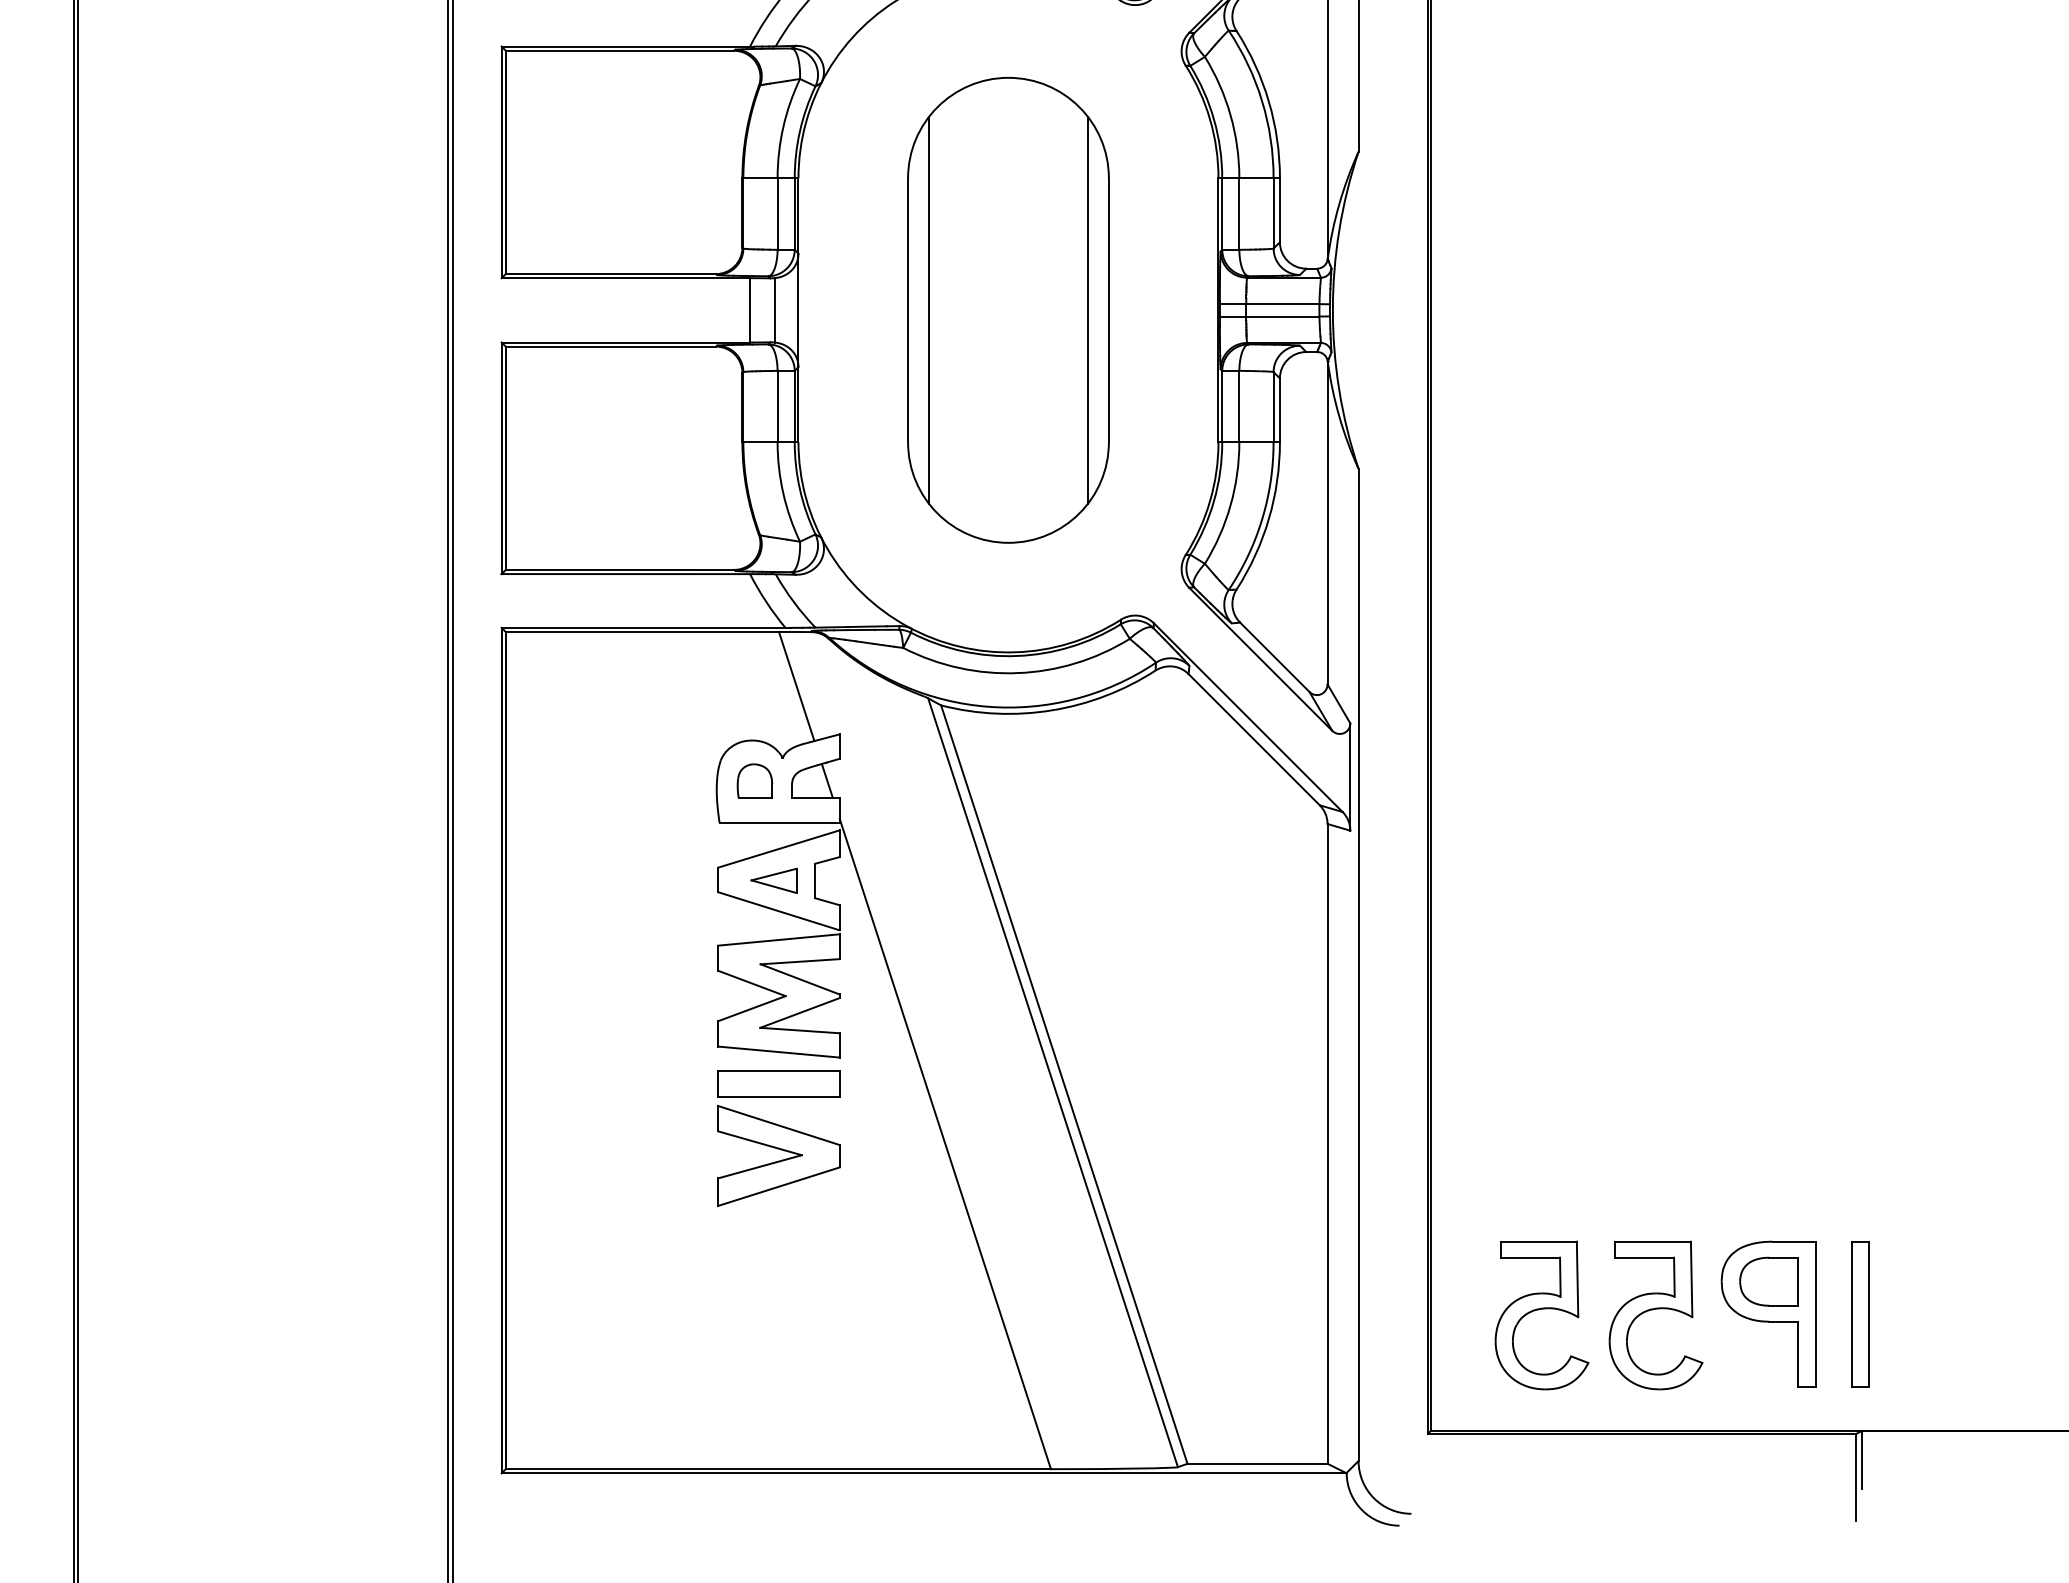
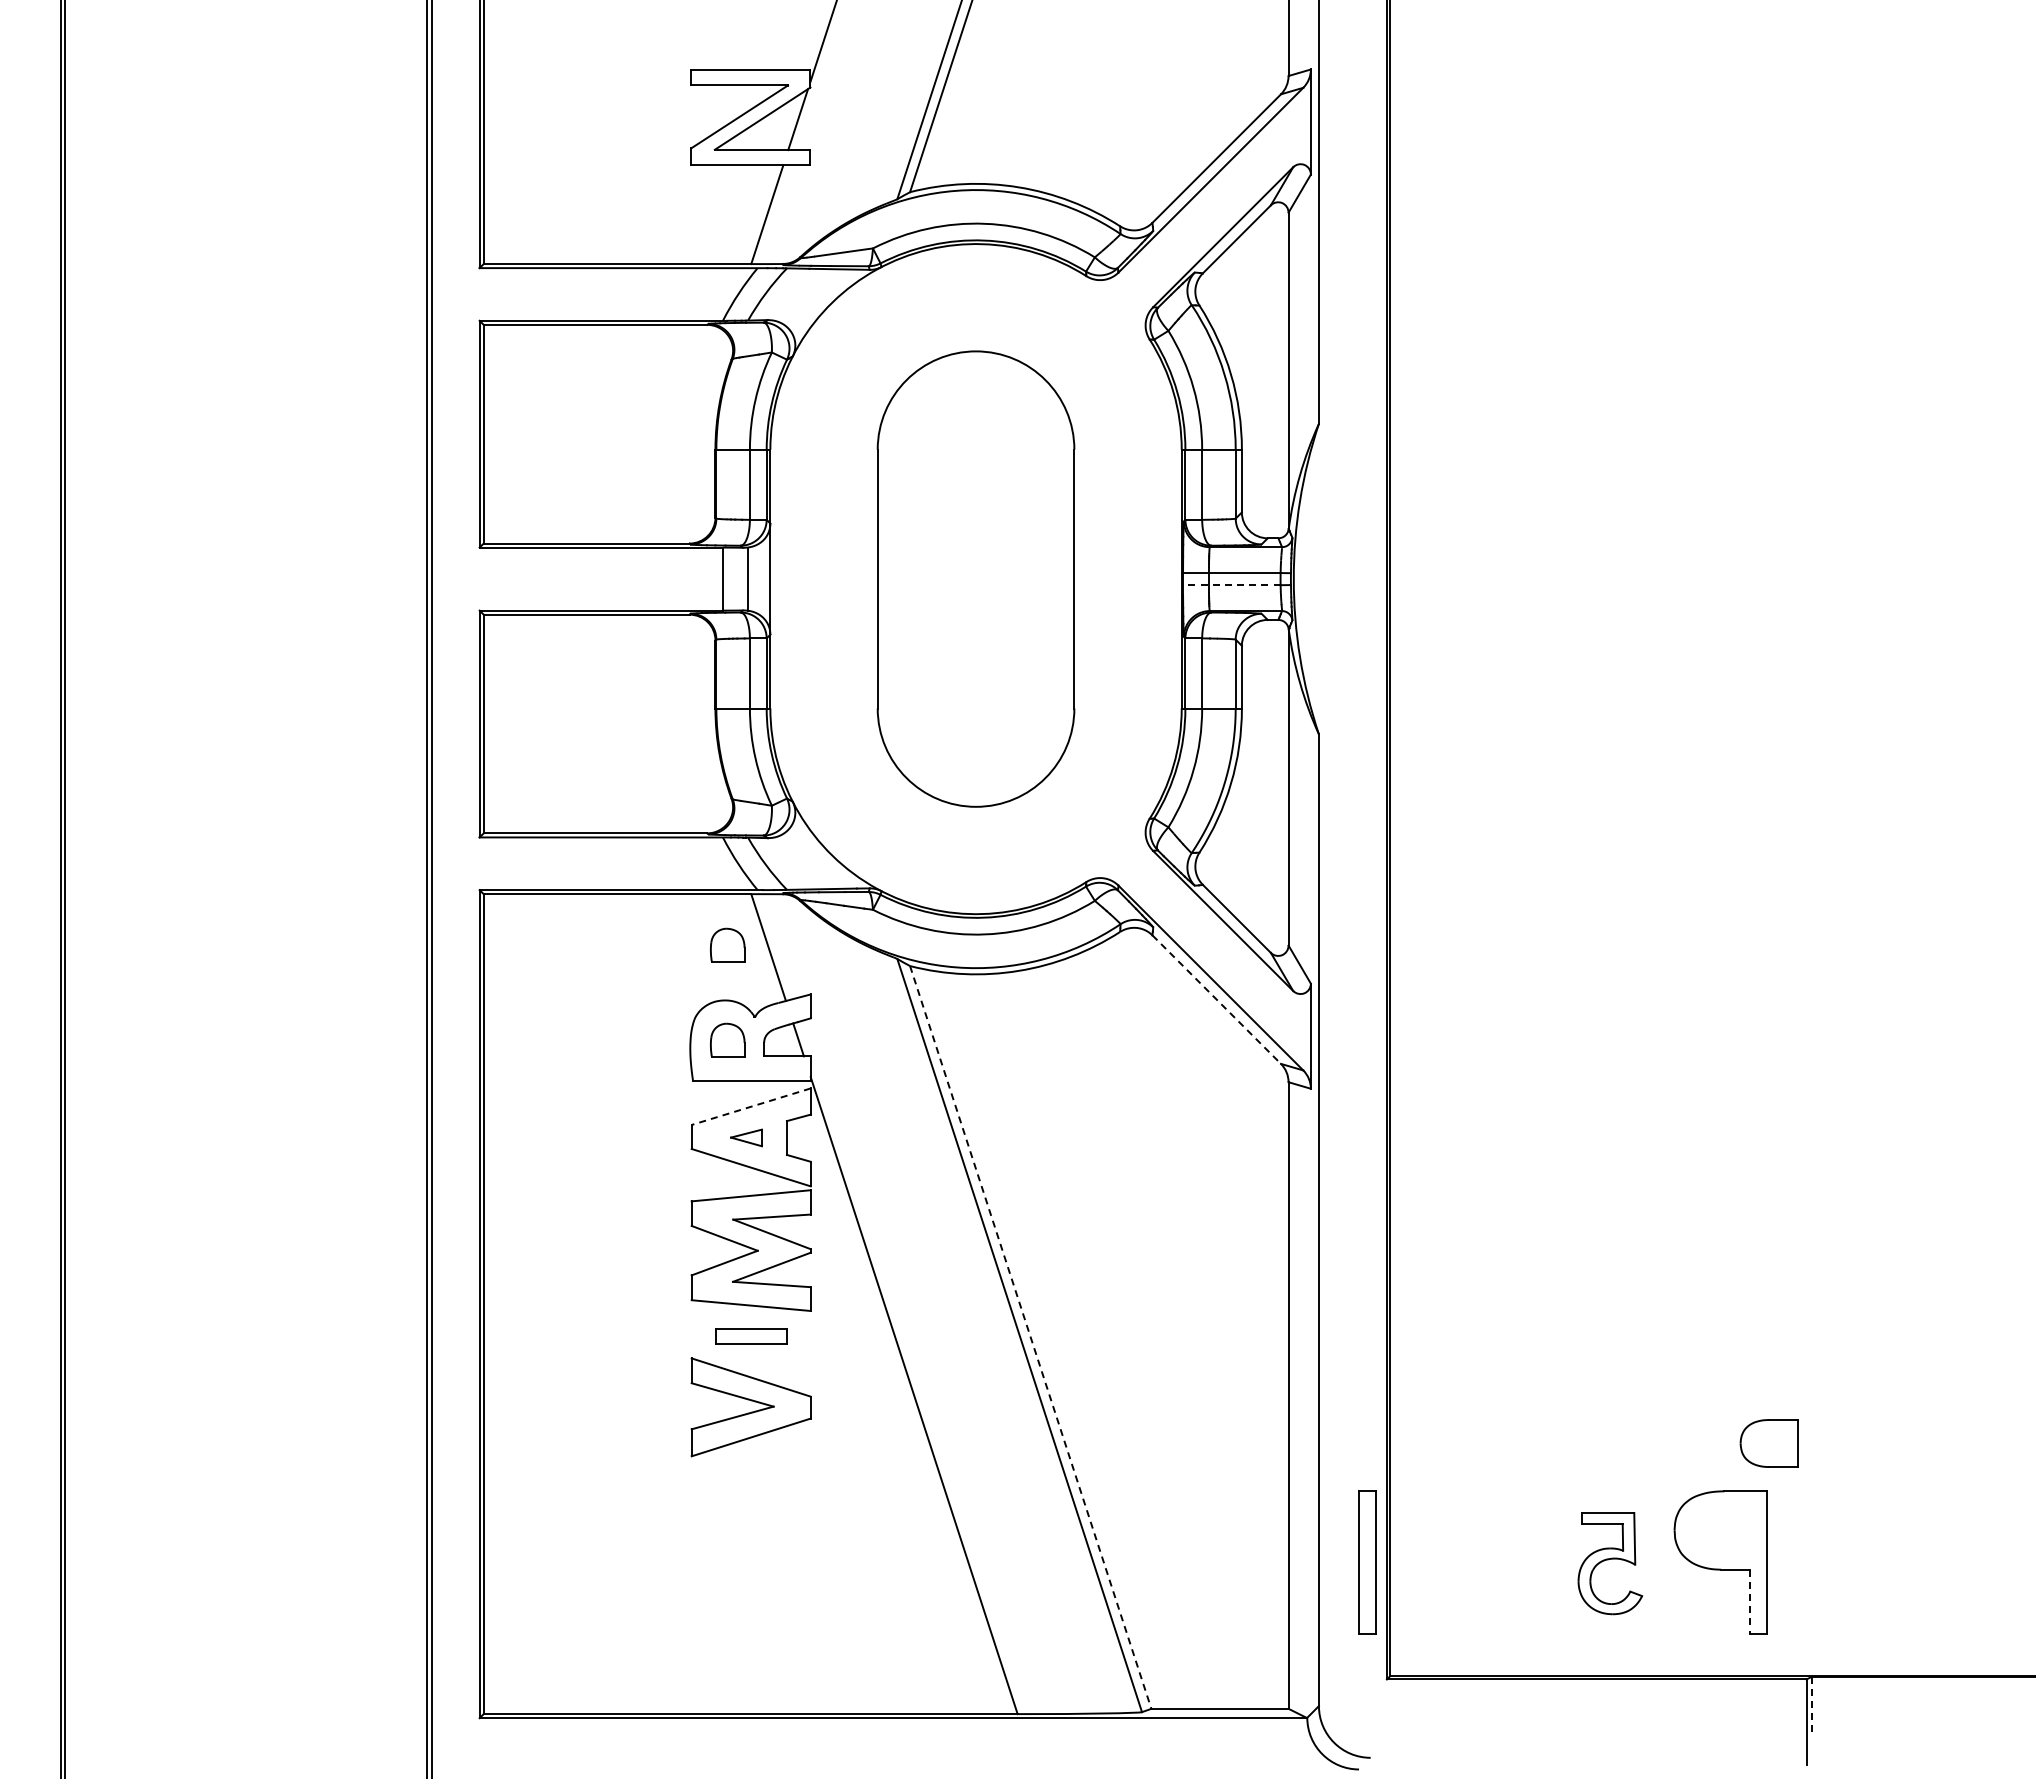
line: (929, 309) -> (898, 578), removed
line: (1087, 309) -> (1053, 578), removed
line: (1269, 316) -> (1231, 585), solid -> dashed
part: (754, 683) -> (727, 944), added
line: (1253, 739) -> (1216, 999), solid -> dashed
line: (778, 848) -> (750, 1106), solid -> dashed
part: (774, 880) -> (746, 1137), size x0.7
part: (779, 1083) -> (751, 1336), size x0.6
line: (1064, 1084) -> (1030, 1337), solid -> dashed
part: (1768, 1281) -> (1768, 1443), moved
part: (1860, 1314) -> (1367, 1562), moved
part: (1541, 1315) -> (1498, 1563), removed
part: (1656, 1315) -> (1610, 1563), size x0.7
line: (1798, 1354) -> (1749, 1601), solid -> dashed
line: (1861, 1460) -> (1811, 1705), solid -> dashed

